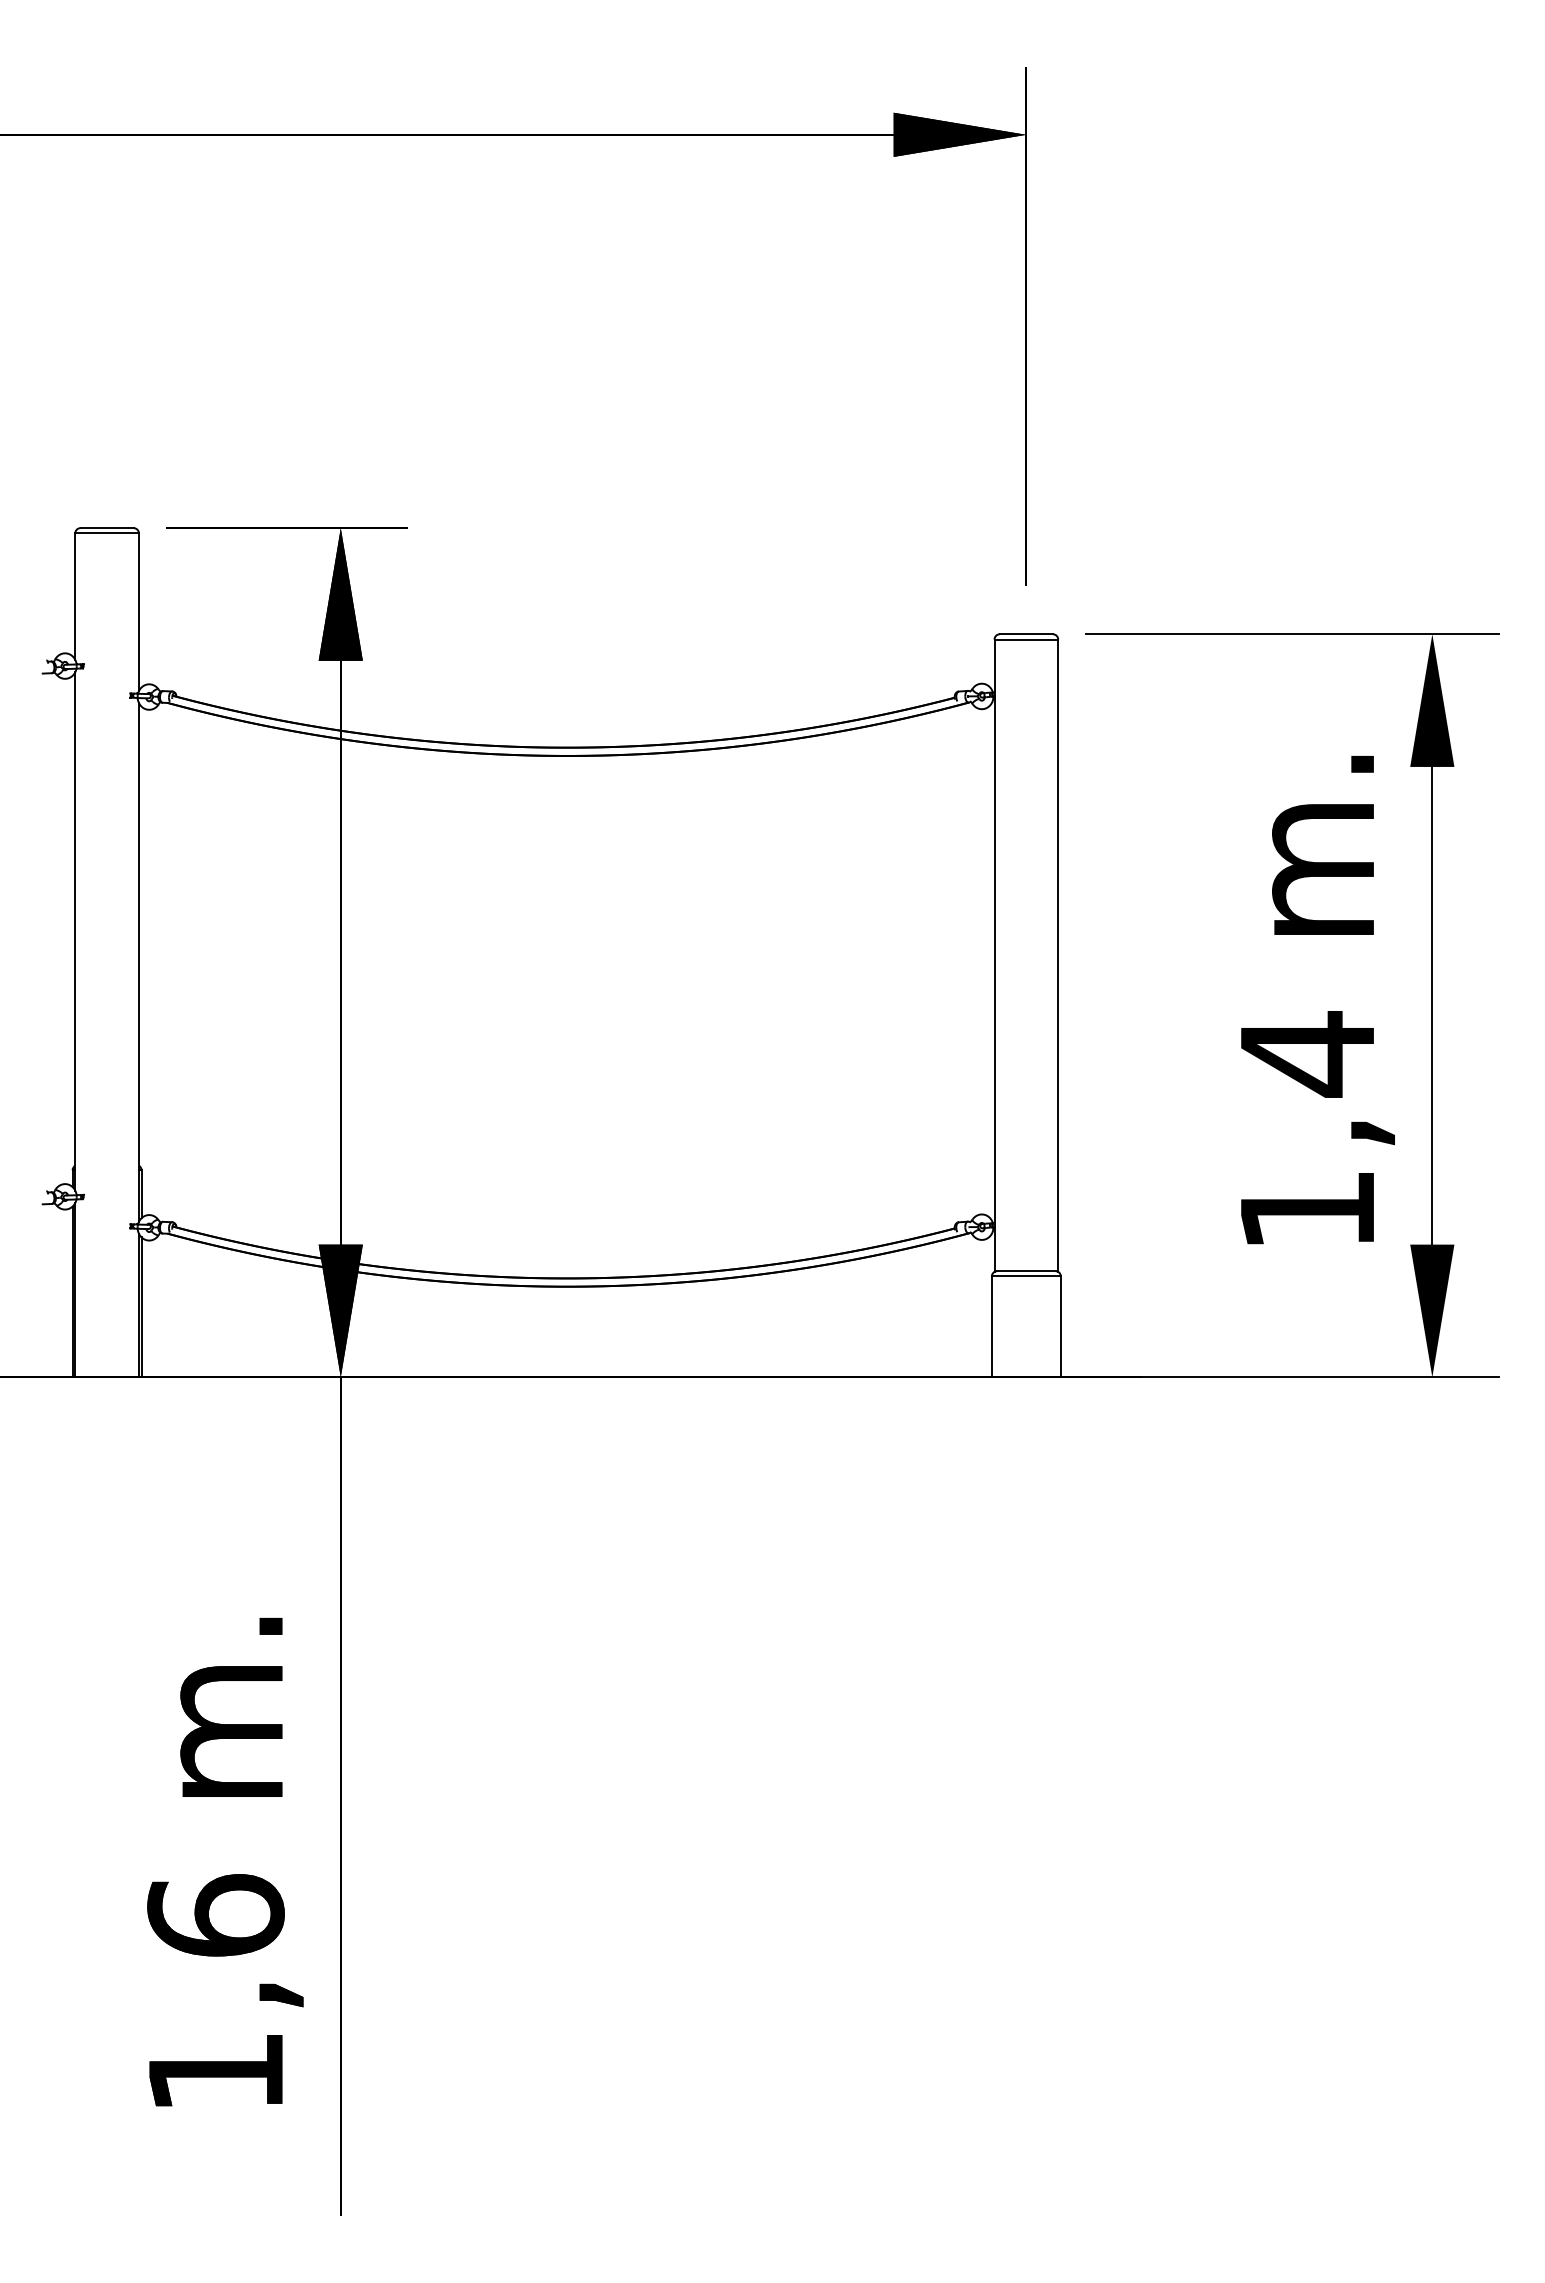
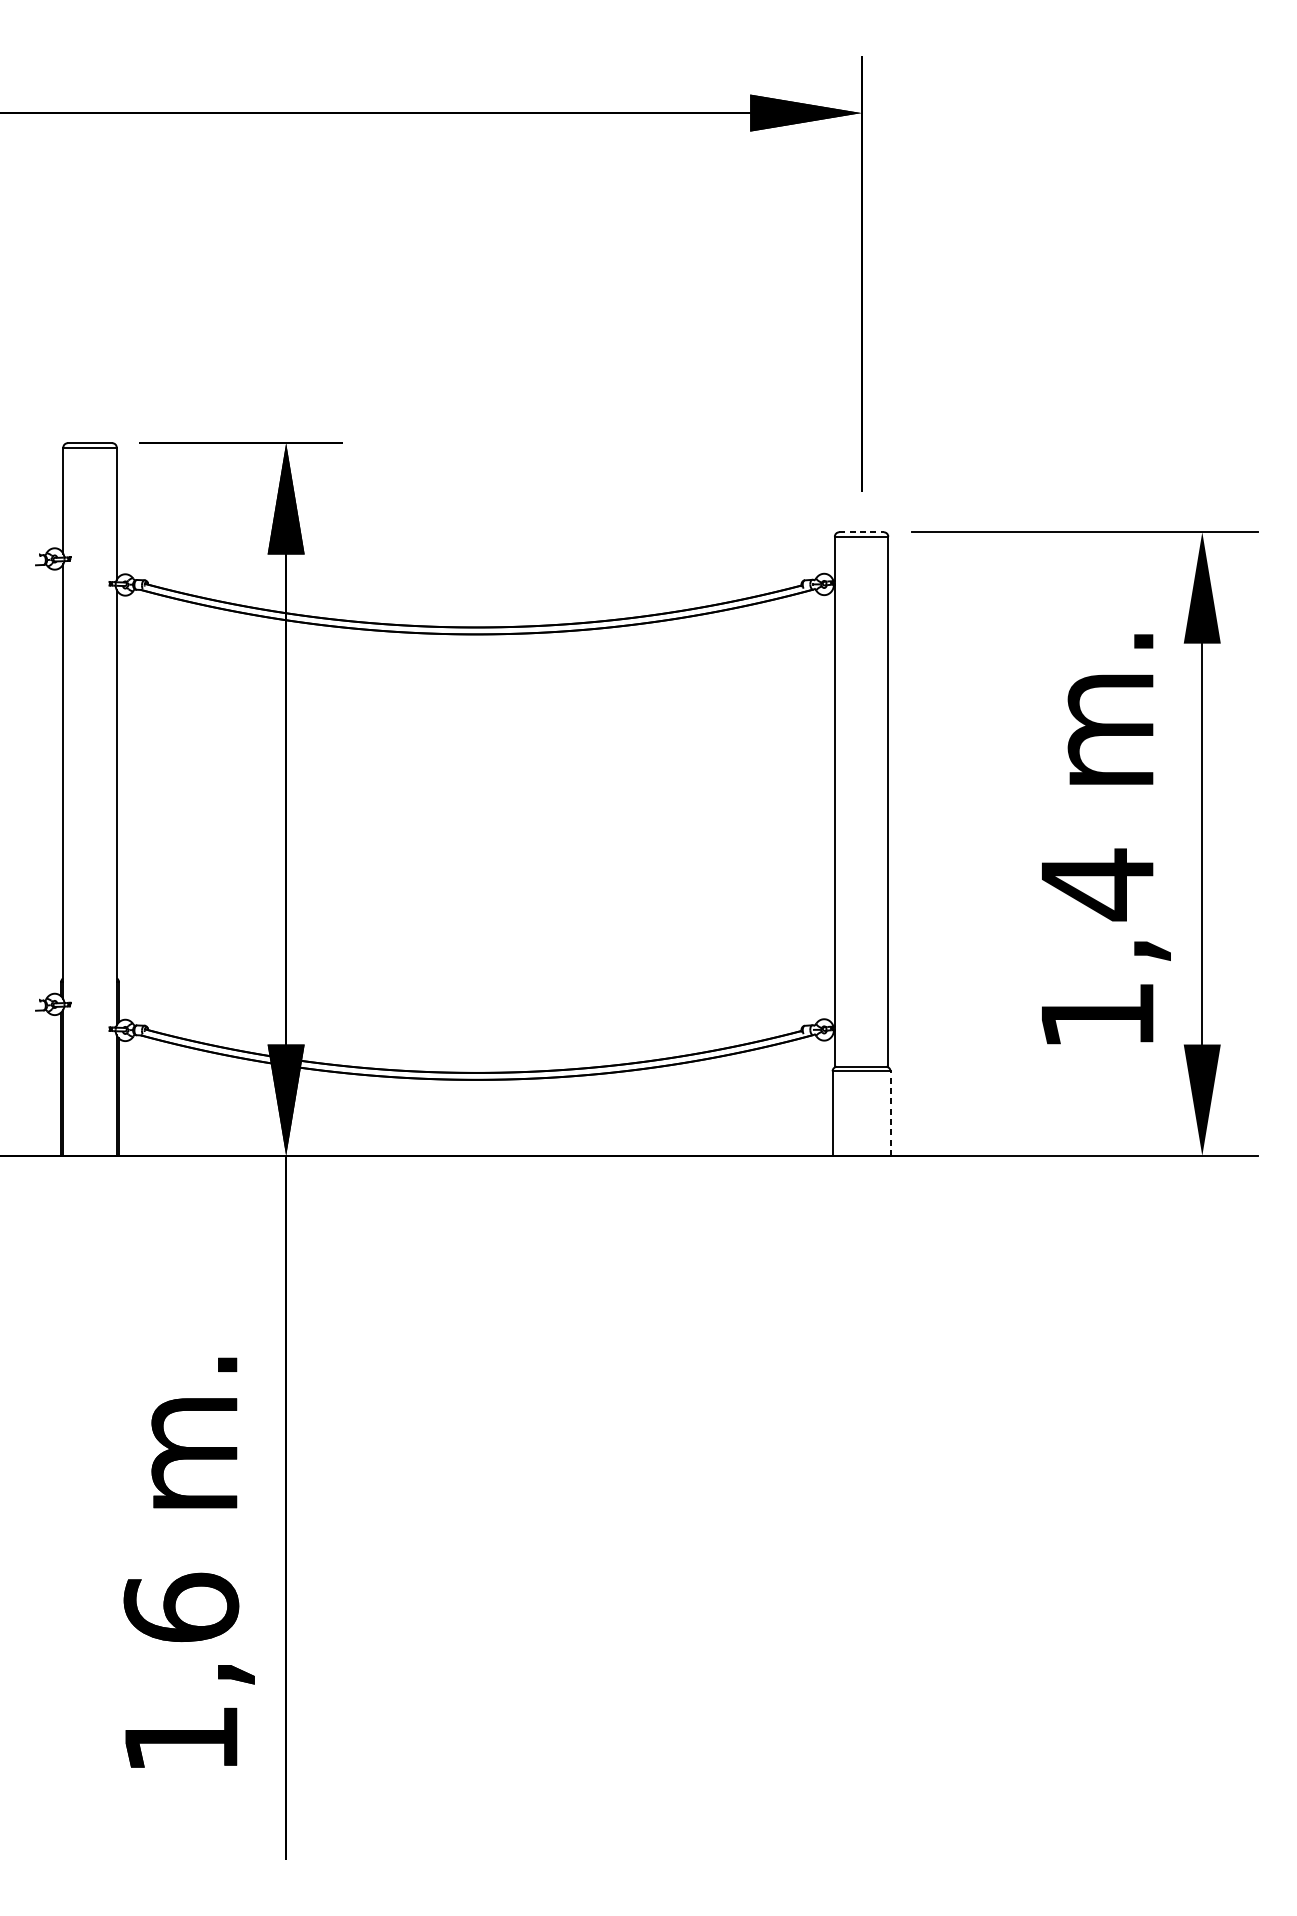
line: (1026, 634) -> (861, 532), solid -> dashed
line: (1060, 1326) -> (890, 1113), solid -> dashed

